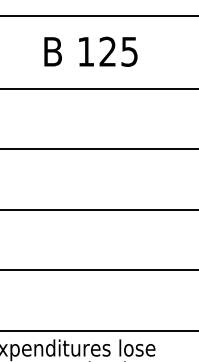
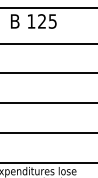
text: (90, 51) -> (33, 21), moved

